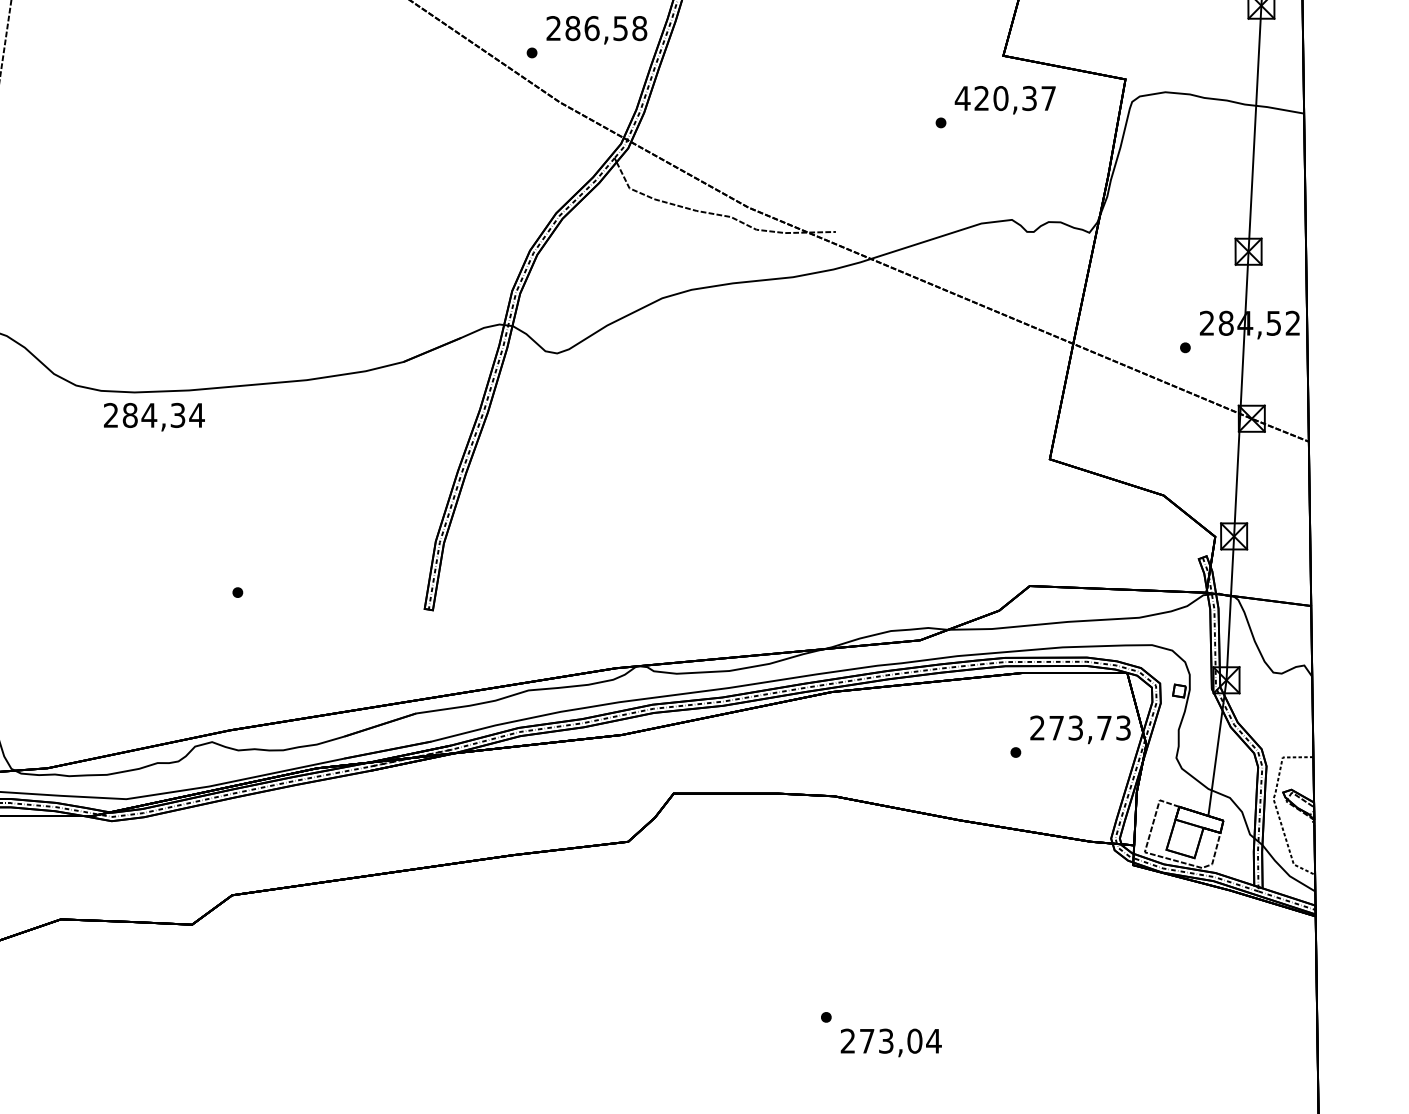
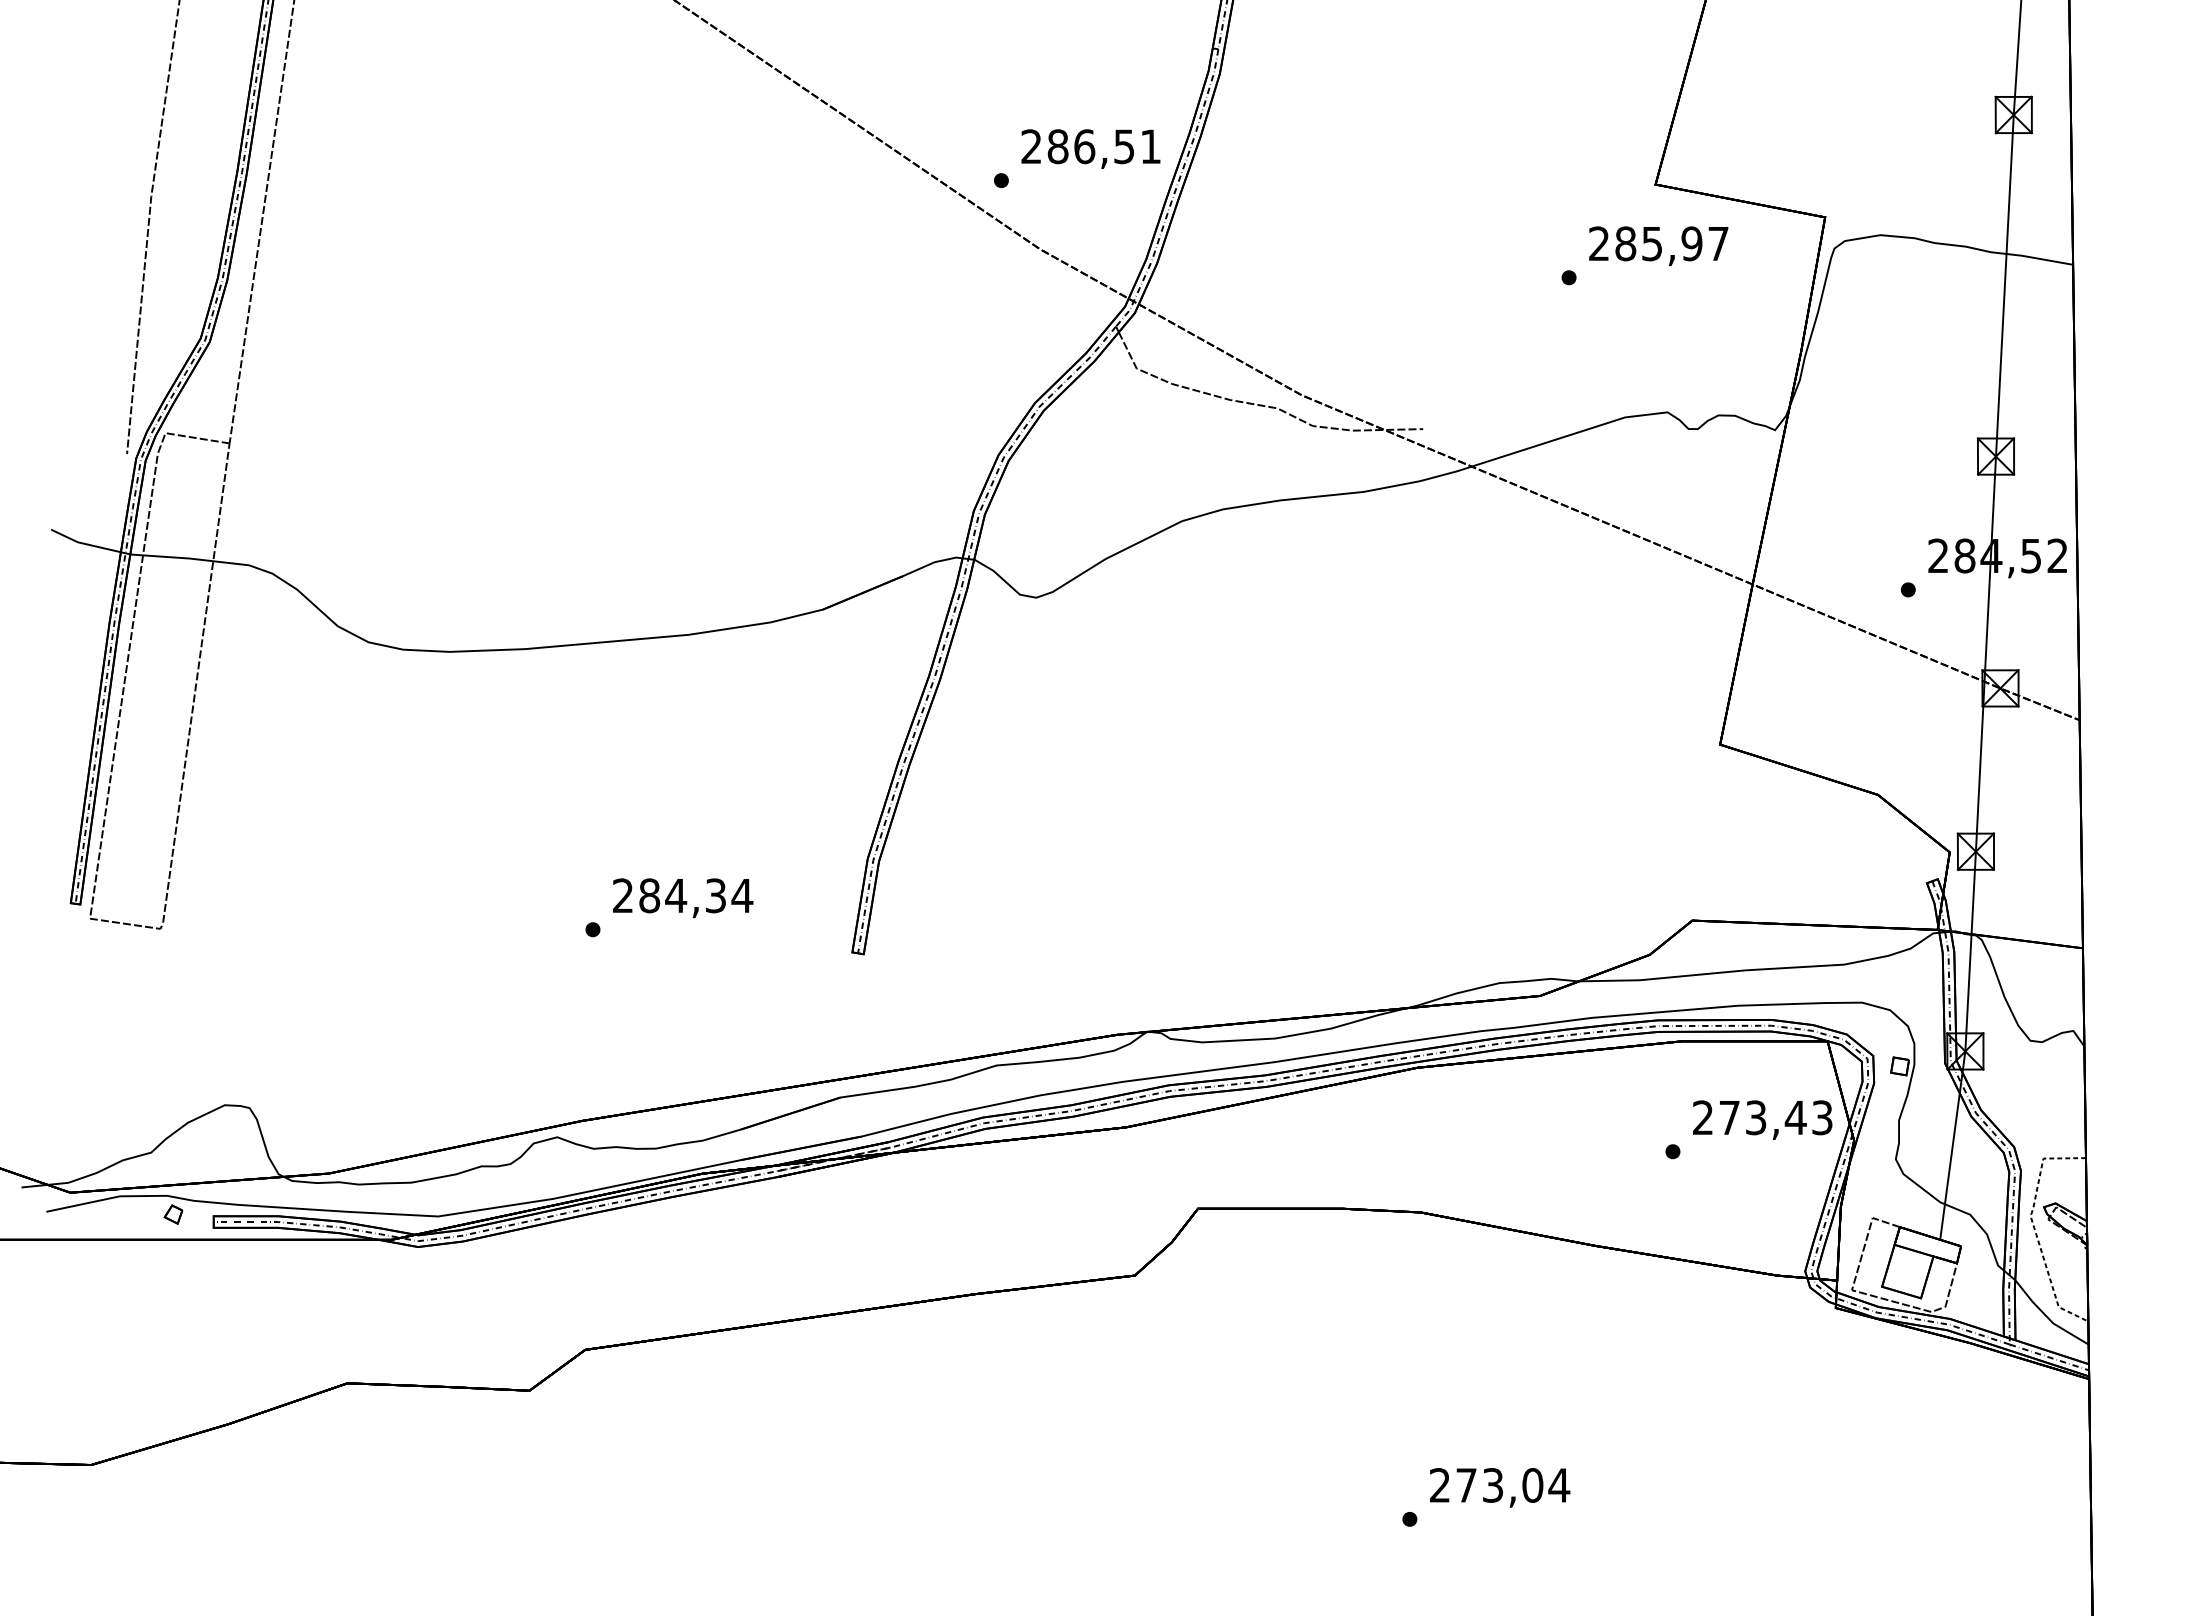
text: (639, 28) -> (1150, 146), 286,58 -> 286,51
text: (996, 98) -> (1645, 243), 420,37 -> 285,97
text: (154, 416) -> (683, 897), moved
text: (1104, 727) -> (1795, 1117), 273,73 -> 273,43
text: (891, 1042) -> (1500, 1487), moved

